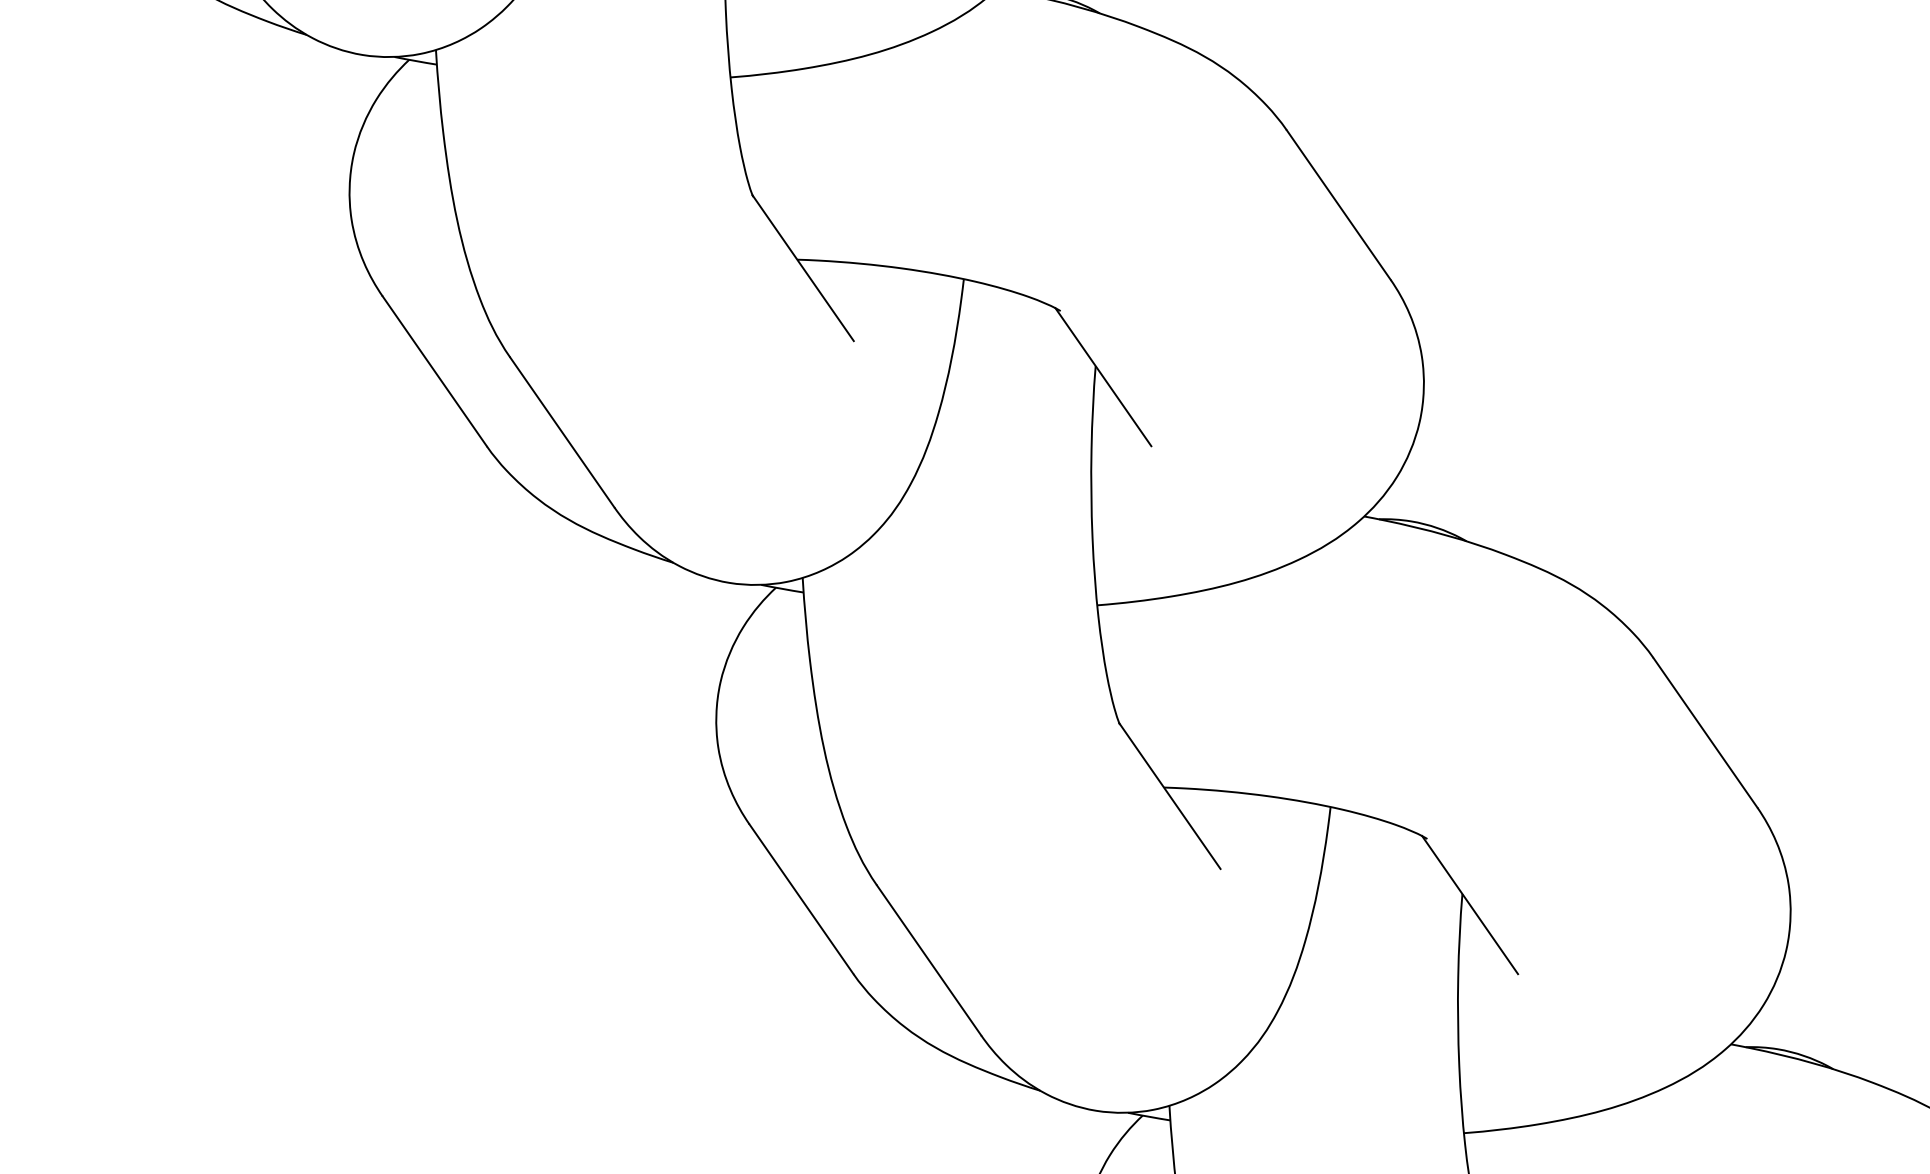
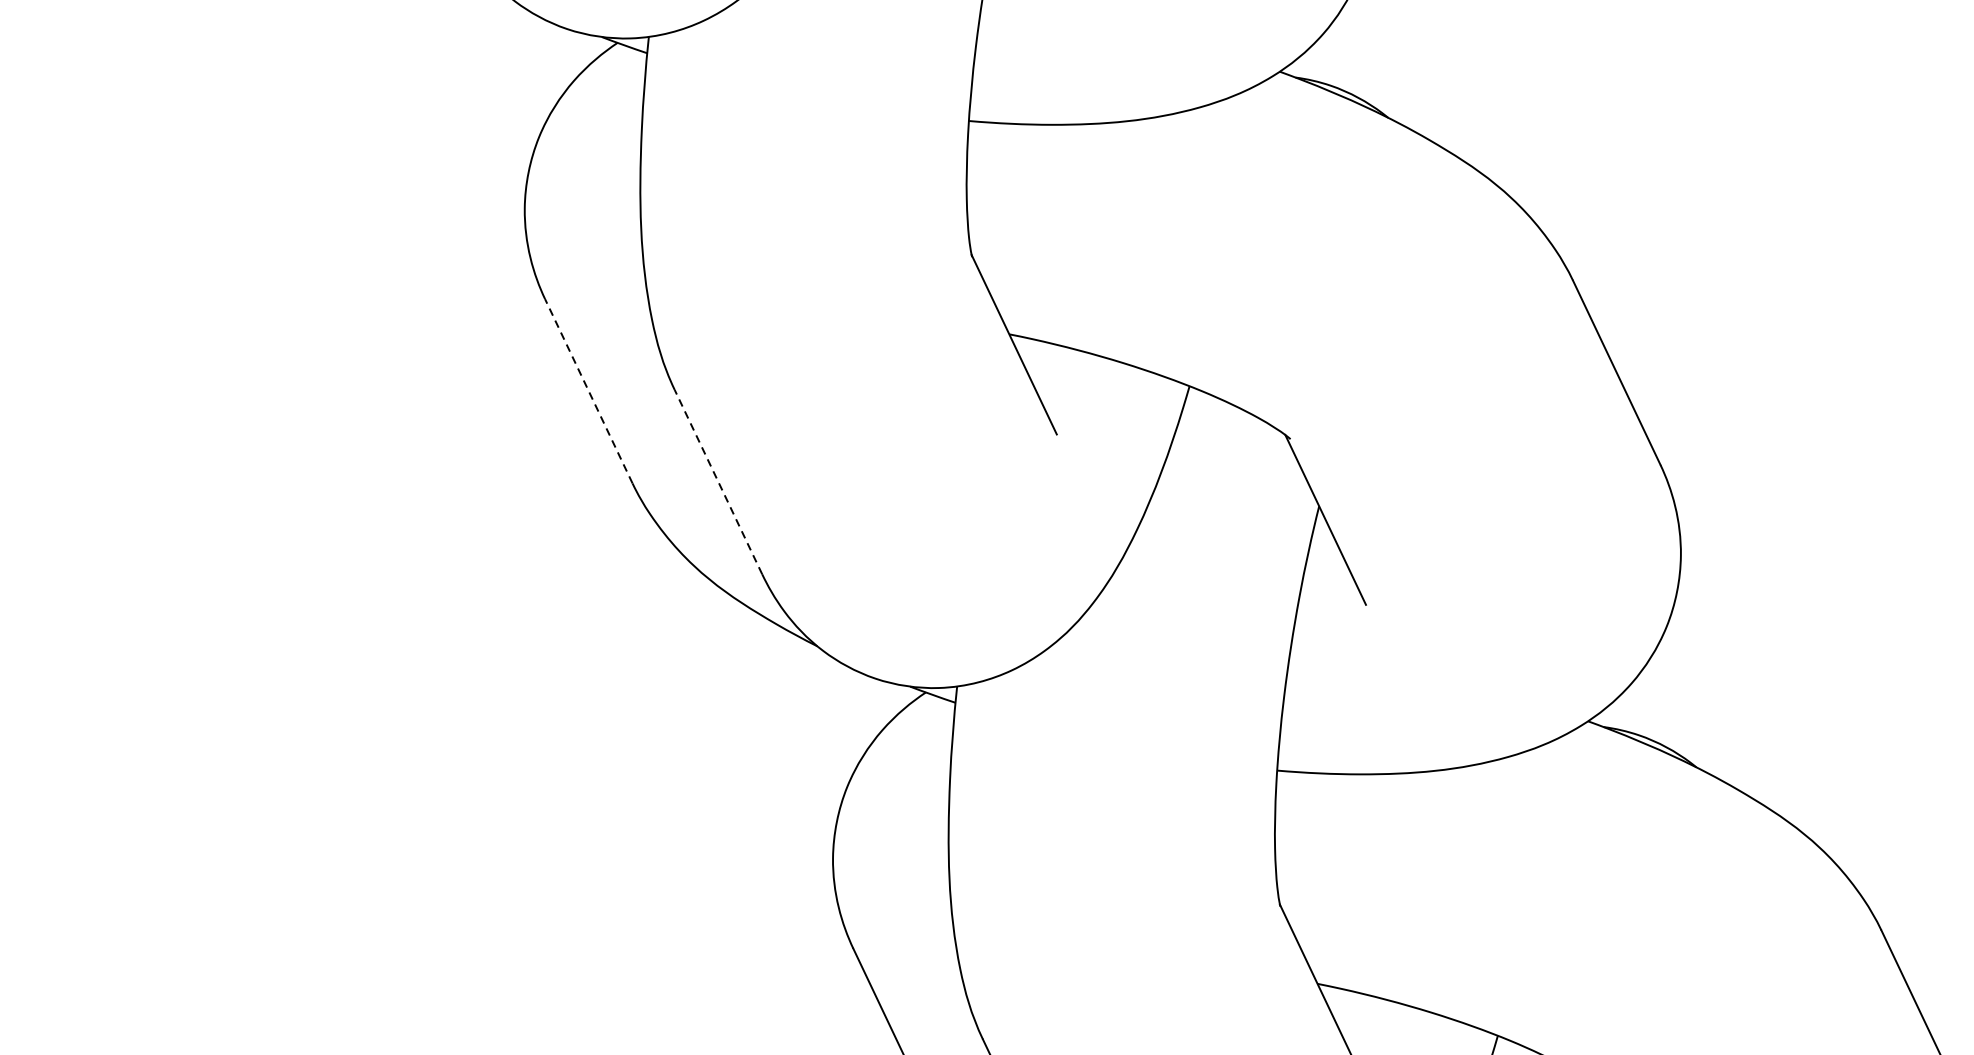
line: (434, 370) -> (588, 390), solid -> dashed
line: (562, 432) -> (718, 482), solid -> dashed

